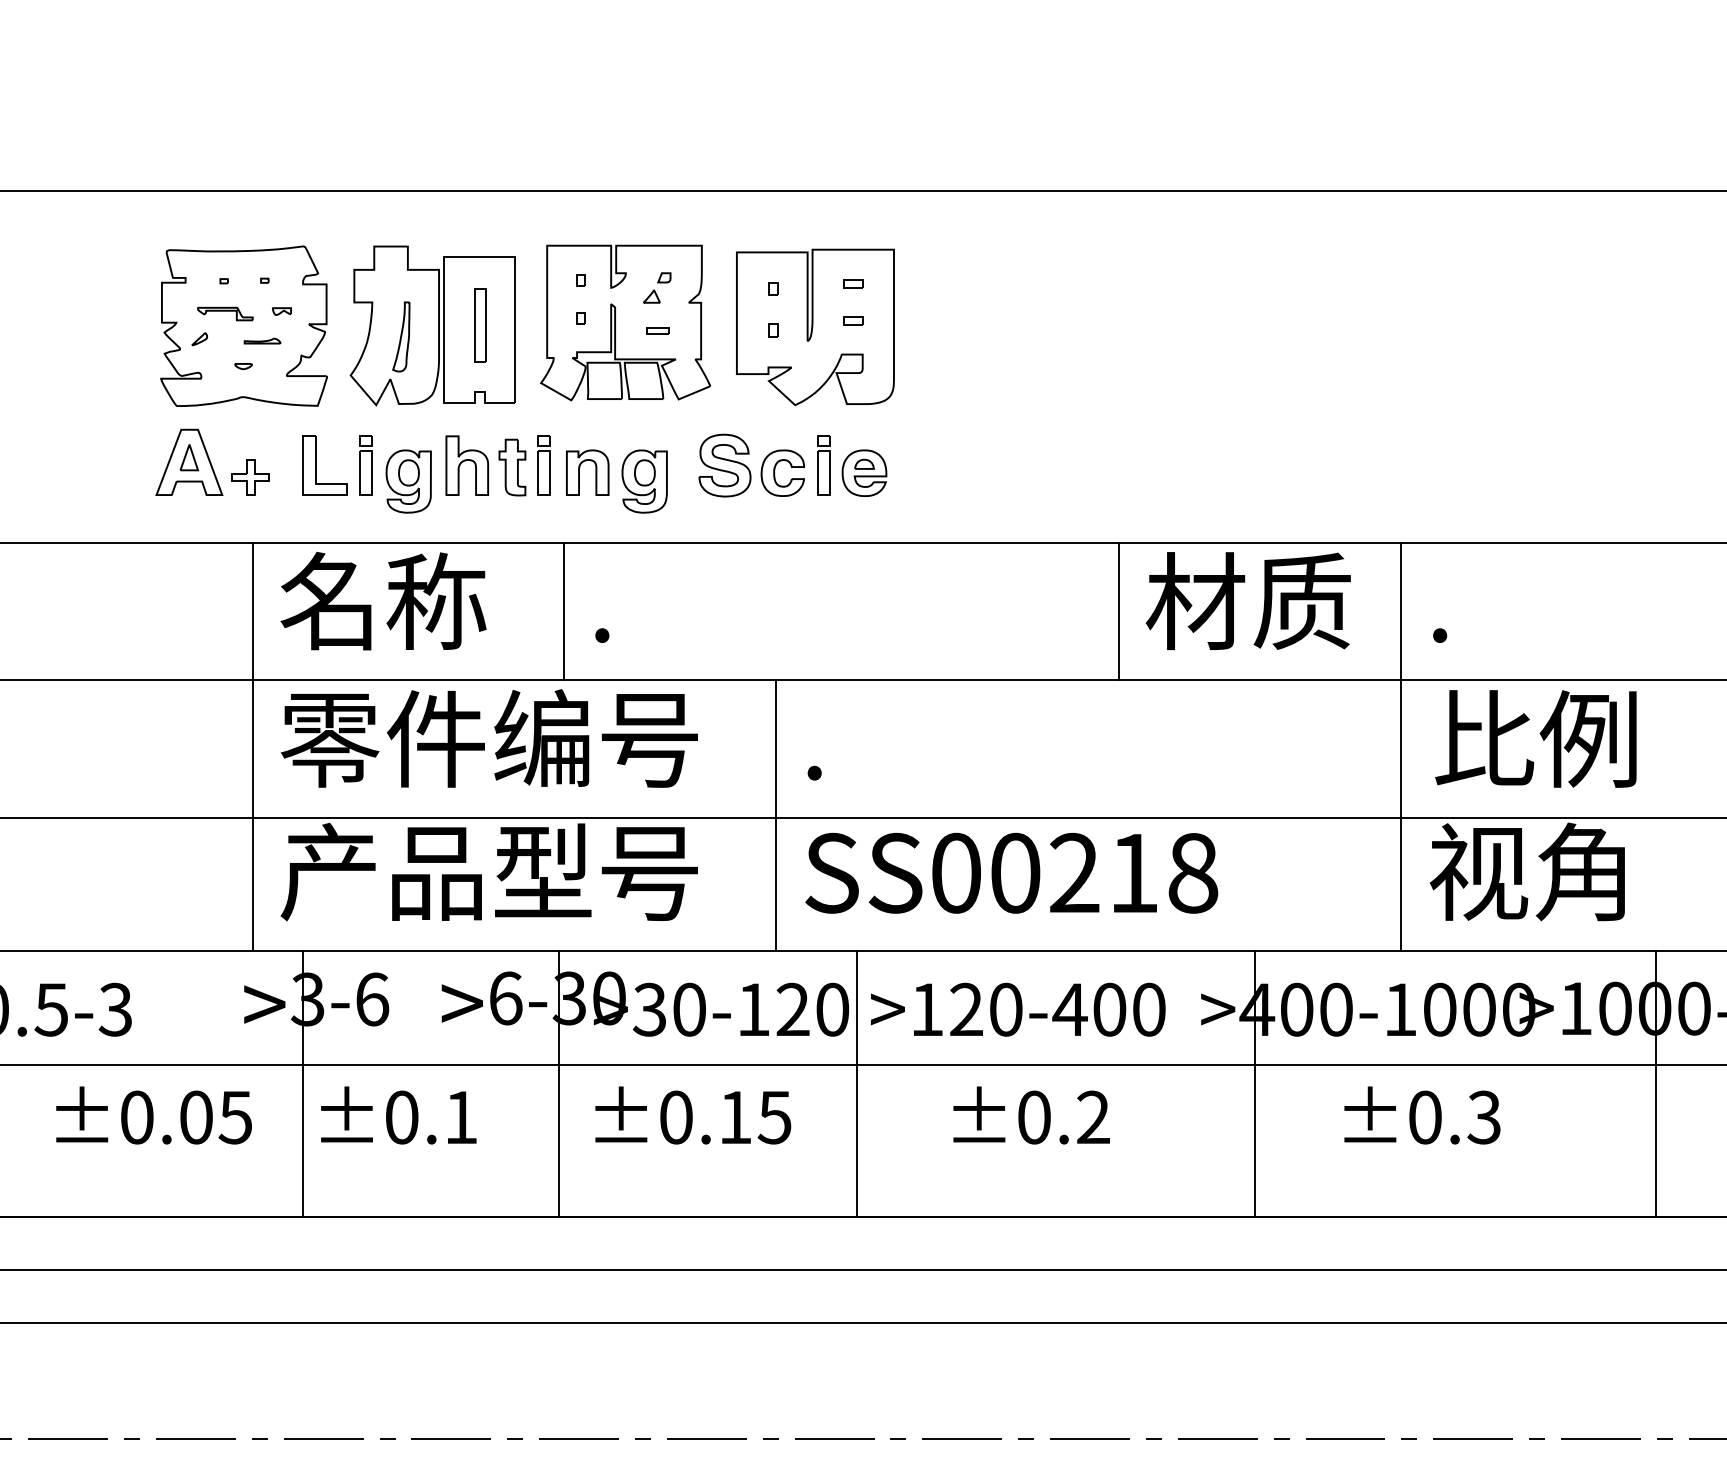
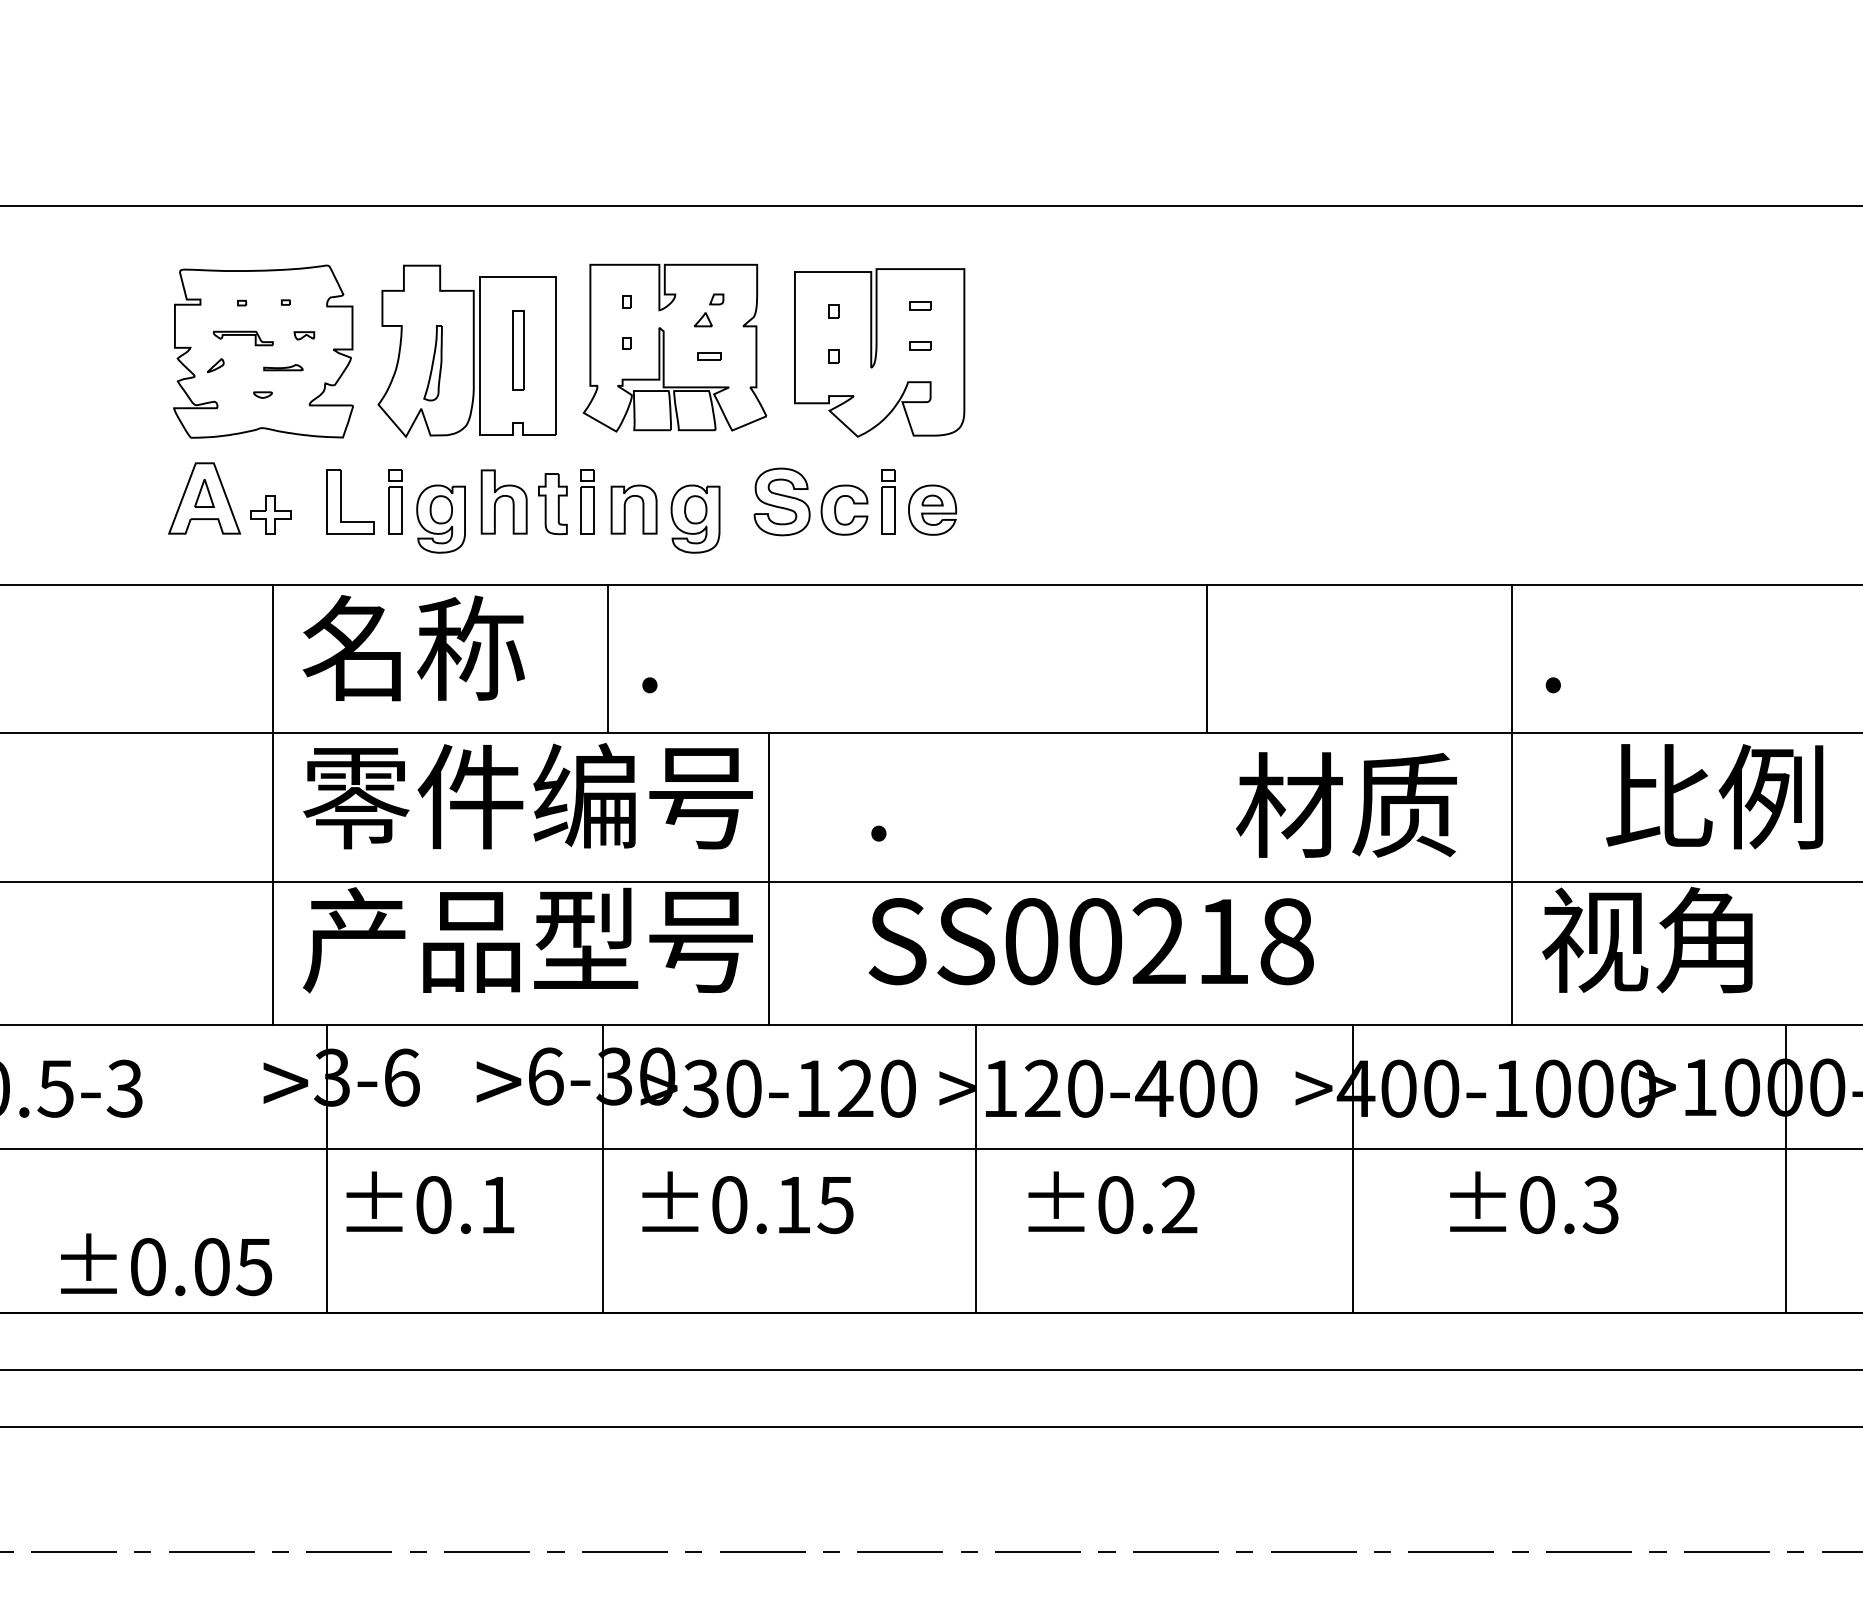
text: (1248, 600) -> (1346, 804), moved
text: (1535, 738) -> (1714, 796), moved
line: (776, 815) -> (769, 879), moved
line: (857, 1083) -> (975, 1168), moved
text: (154, 1115) -> (166, 1264), moved

